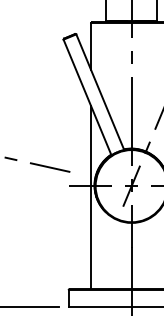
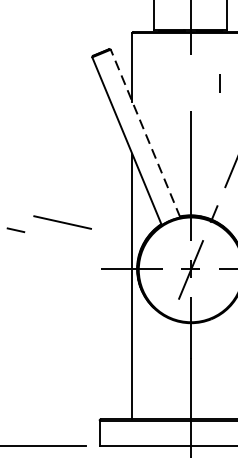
line: (131, 57) -> (219, 83), moved
line: (100, 92) -> (145, 133), solid -> dashed
line: (50, 167) -> (63, 222), moved

